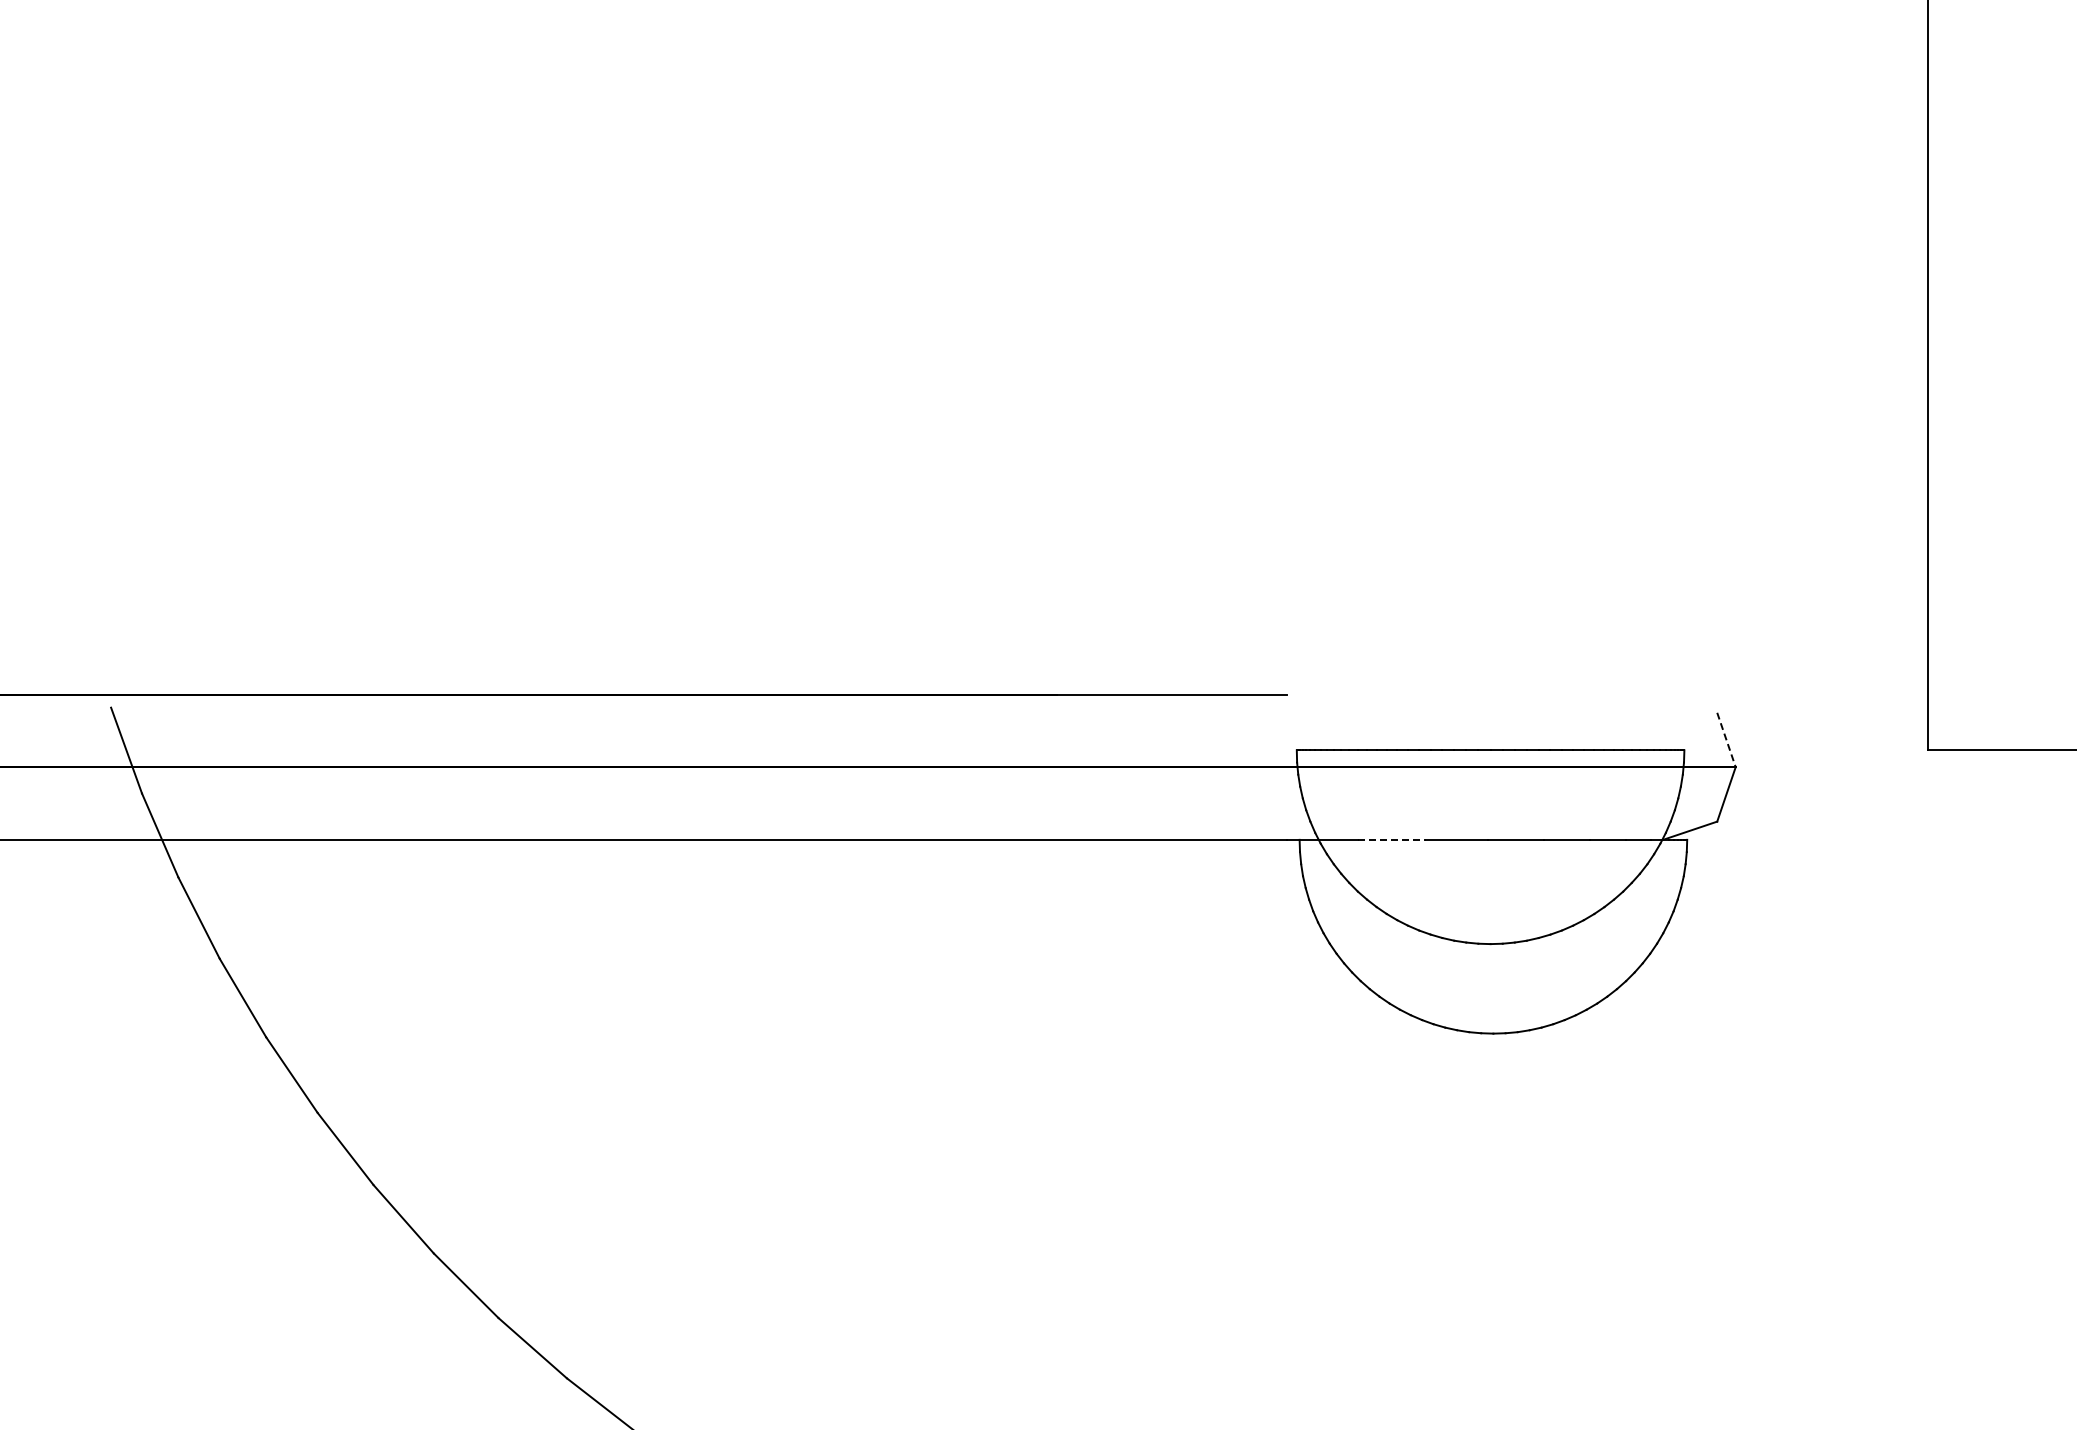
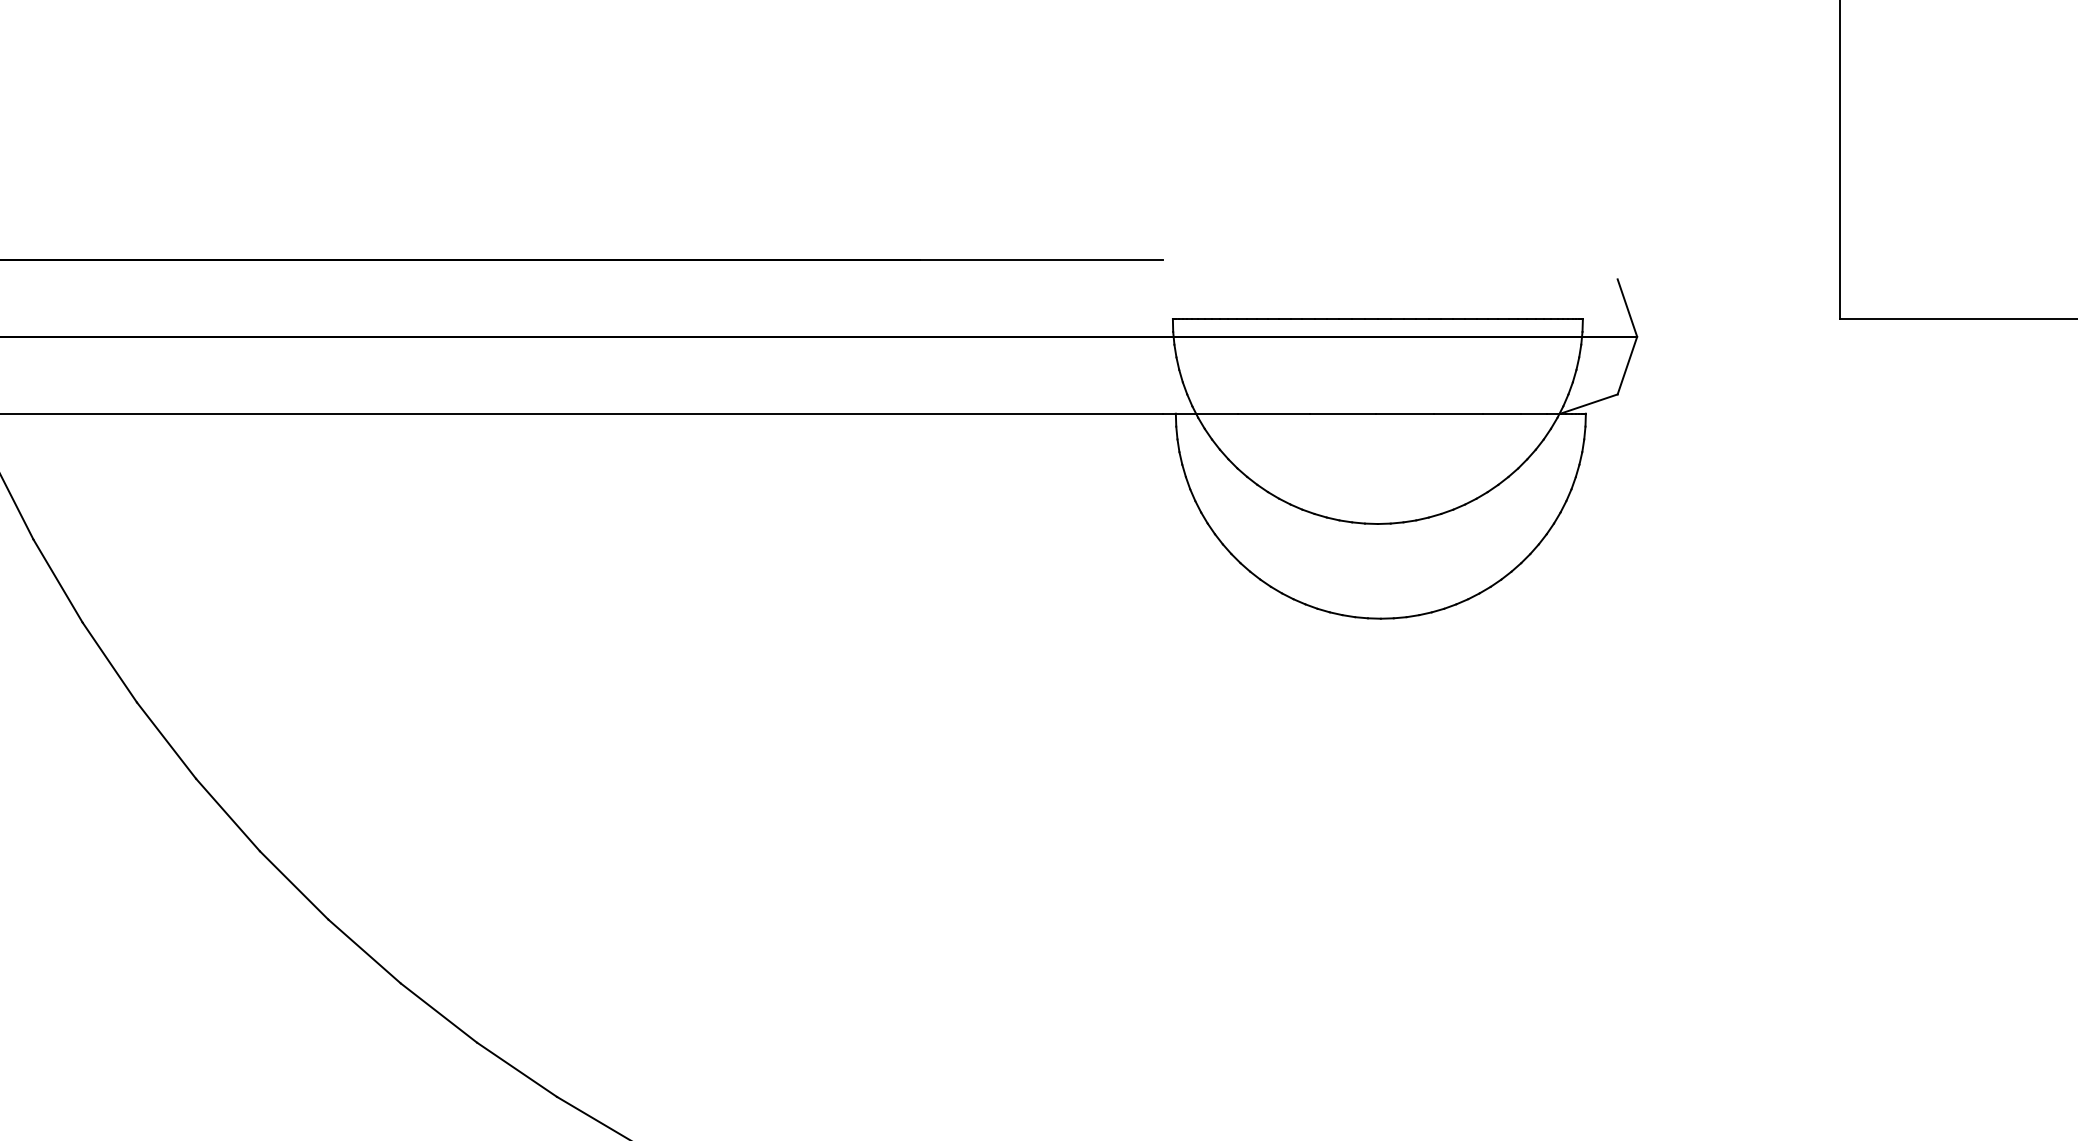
line: (1726, 739) -> (1627, 307), dashed -> solid
line: (1392, 839) -> (1274, 413), dashed -> solid

